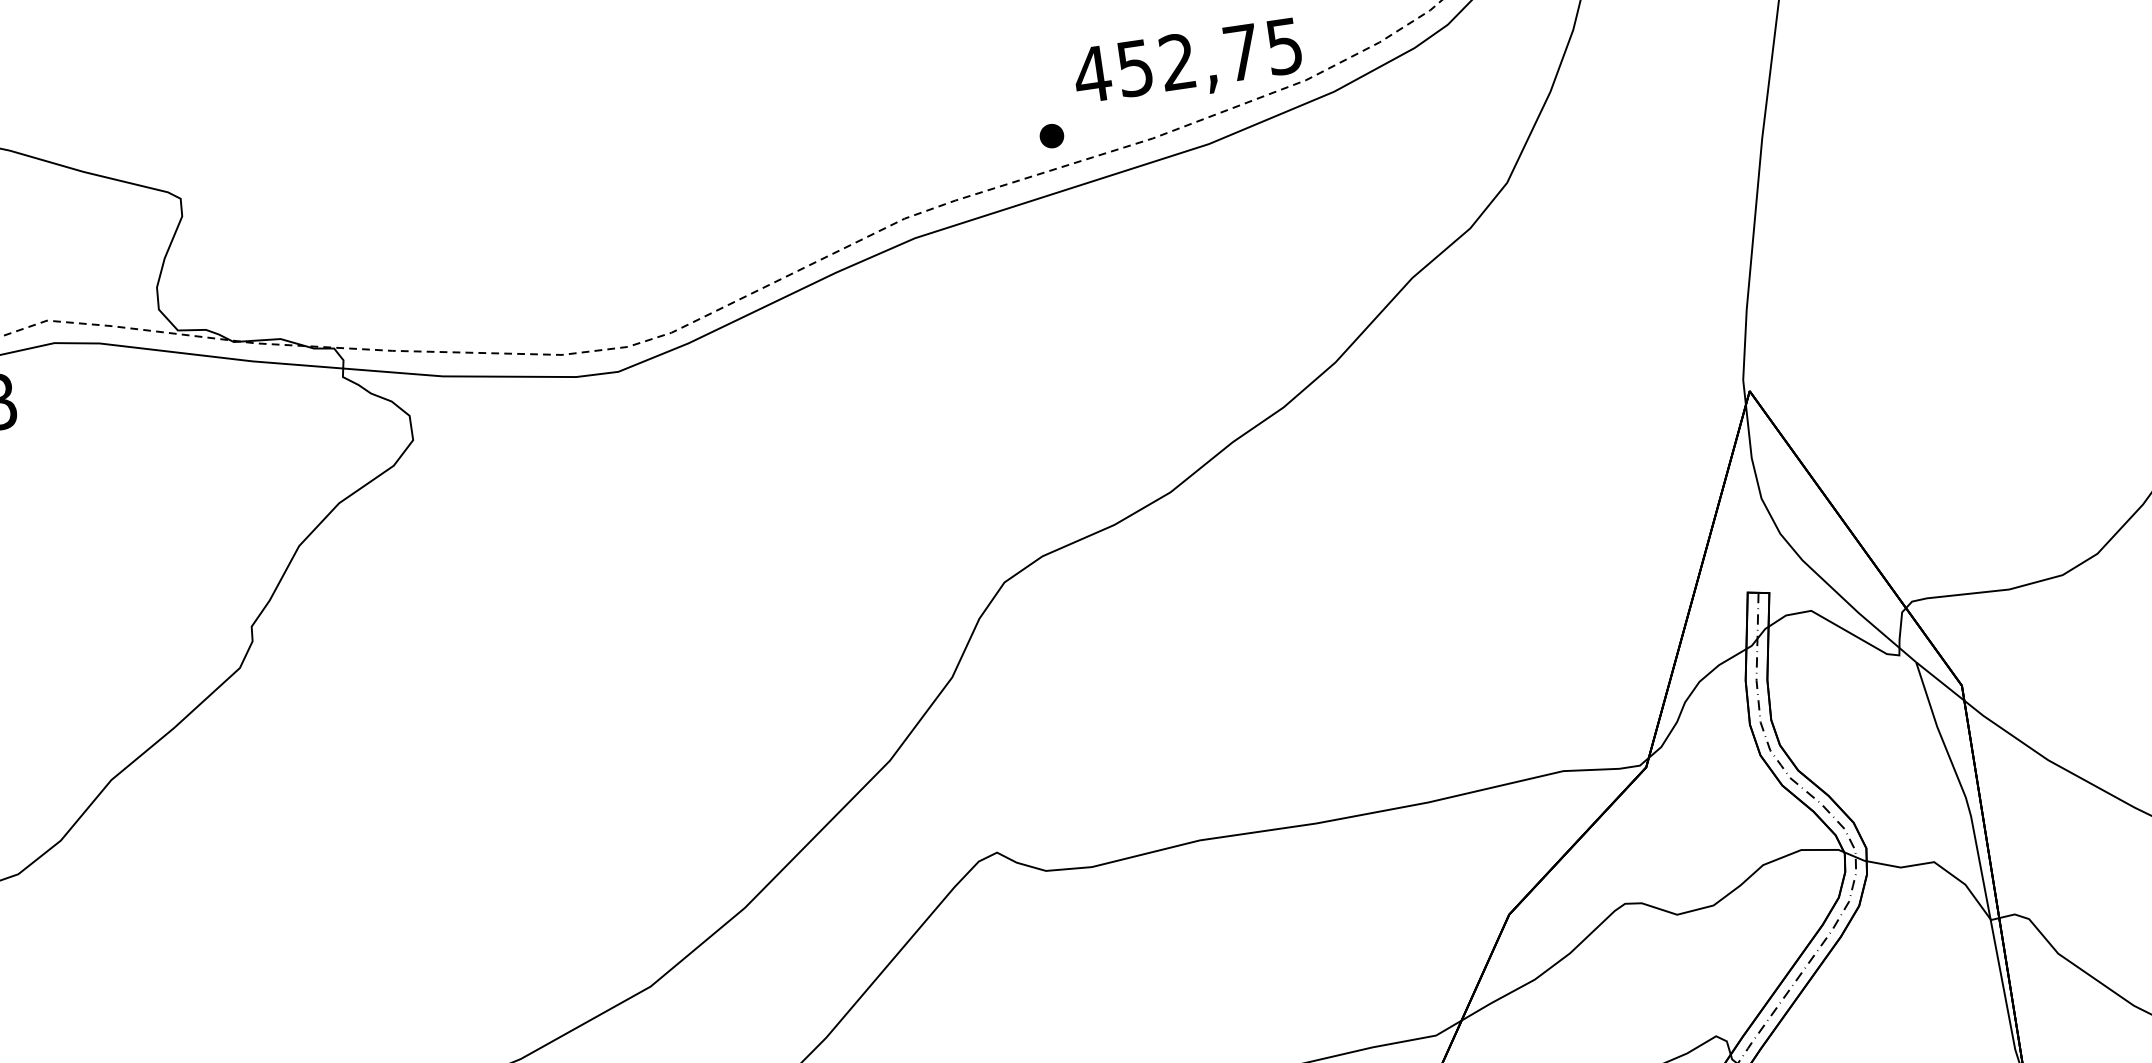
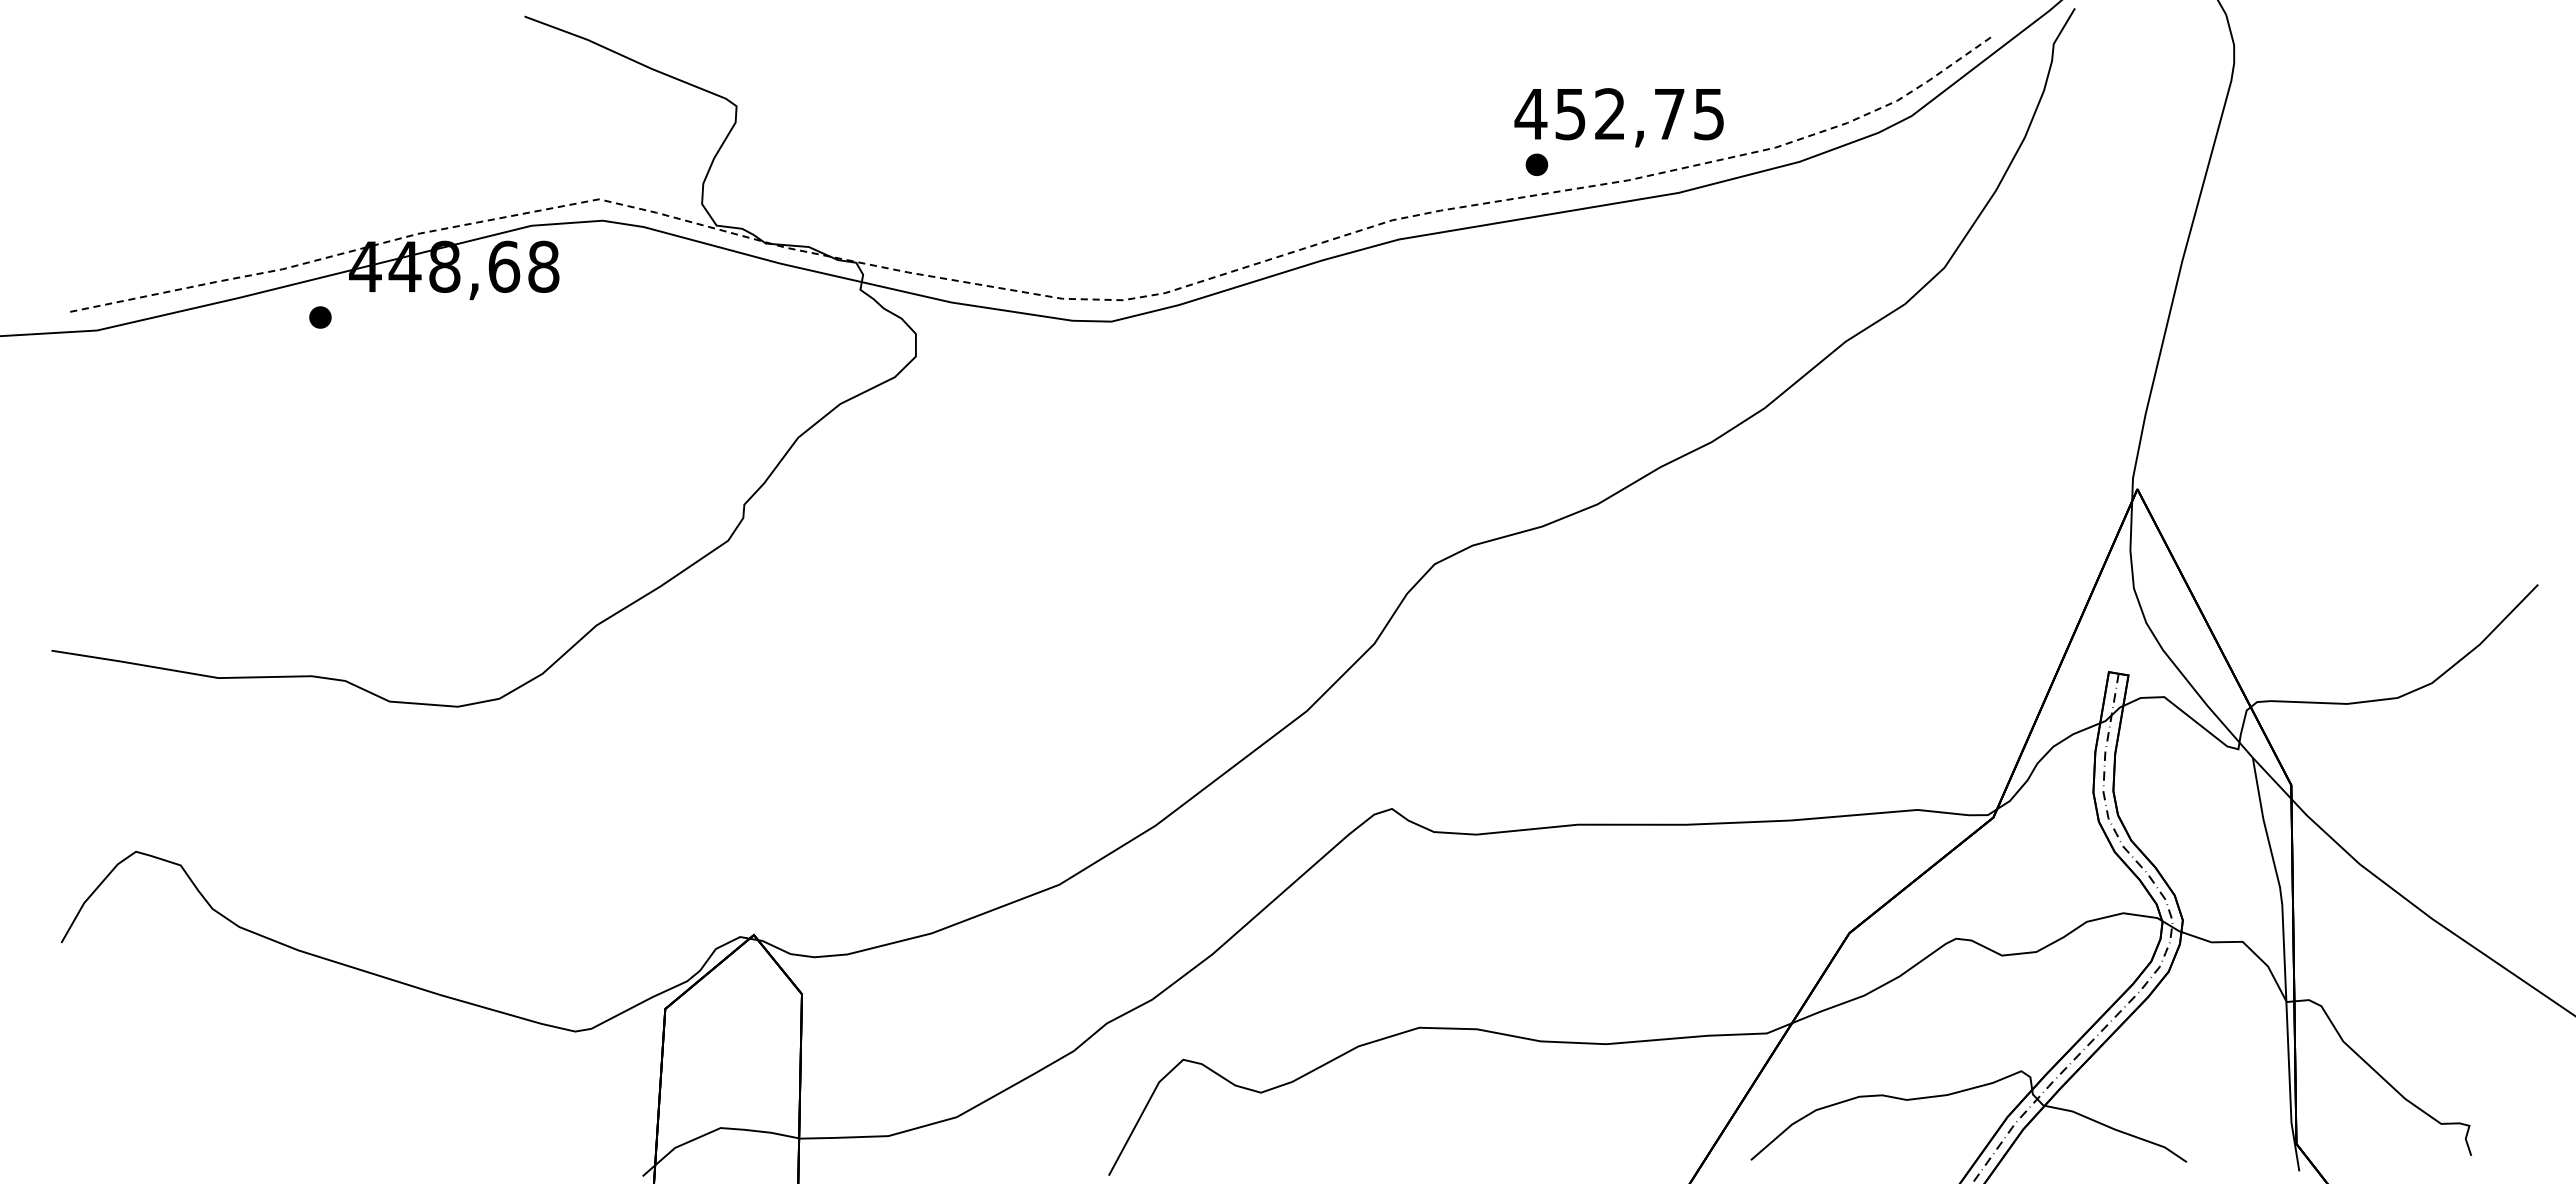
text: (1187, 64) -> (1618, 117), moved

